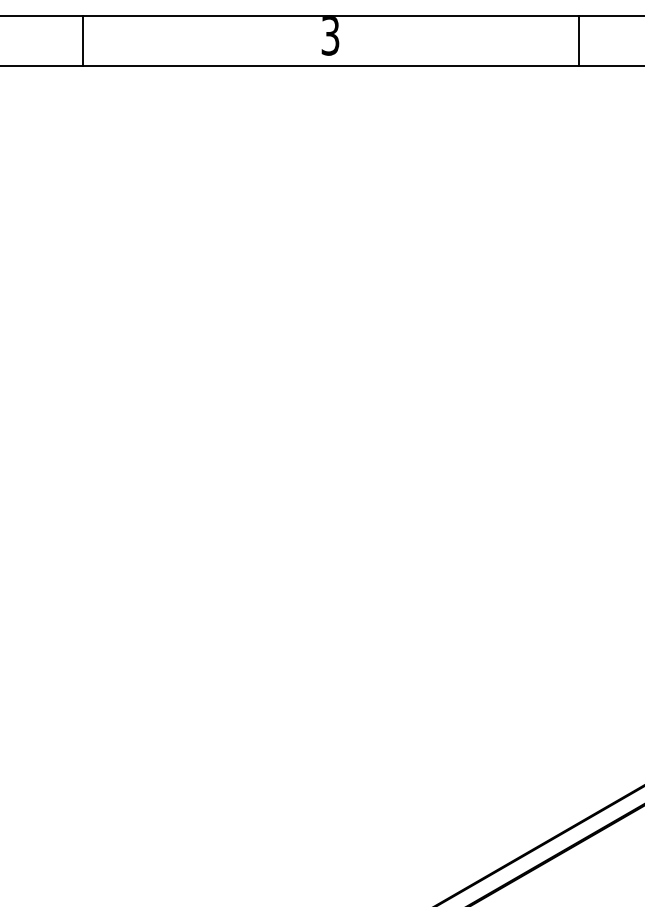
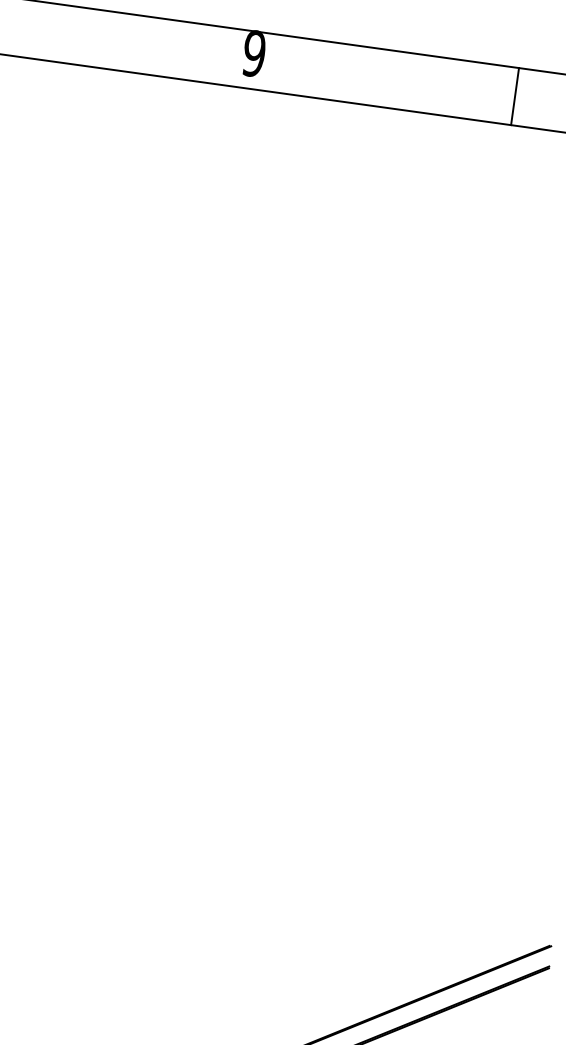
text: (330, 36) -> (254, 54), 3 -> 9
line: (578, 41) -> (514, 96), moved

